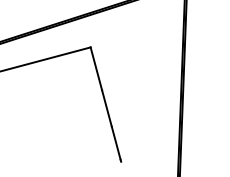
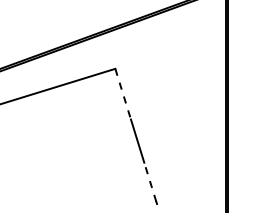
line: (96, 69) -> (123, 94), solid -> dashed
line: (116, 142) -> (150, 181), solid -> dashed

